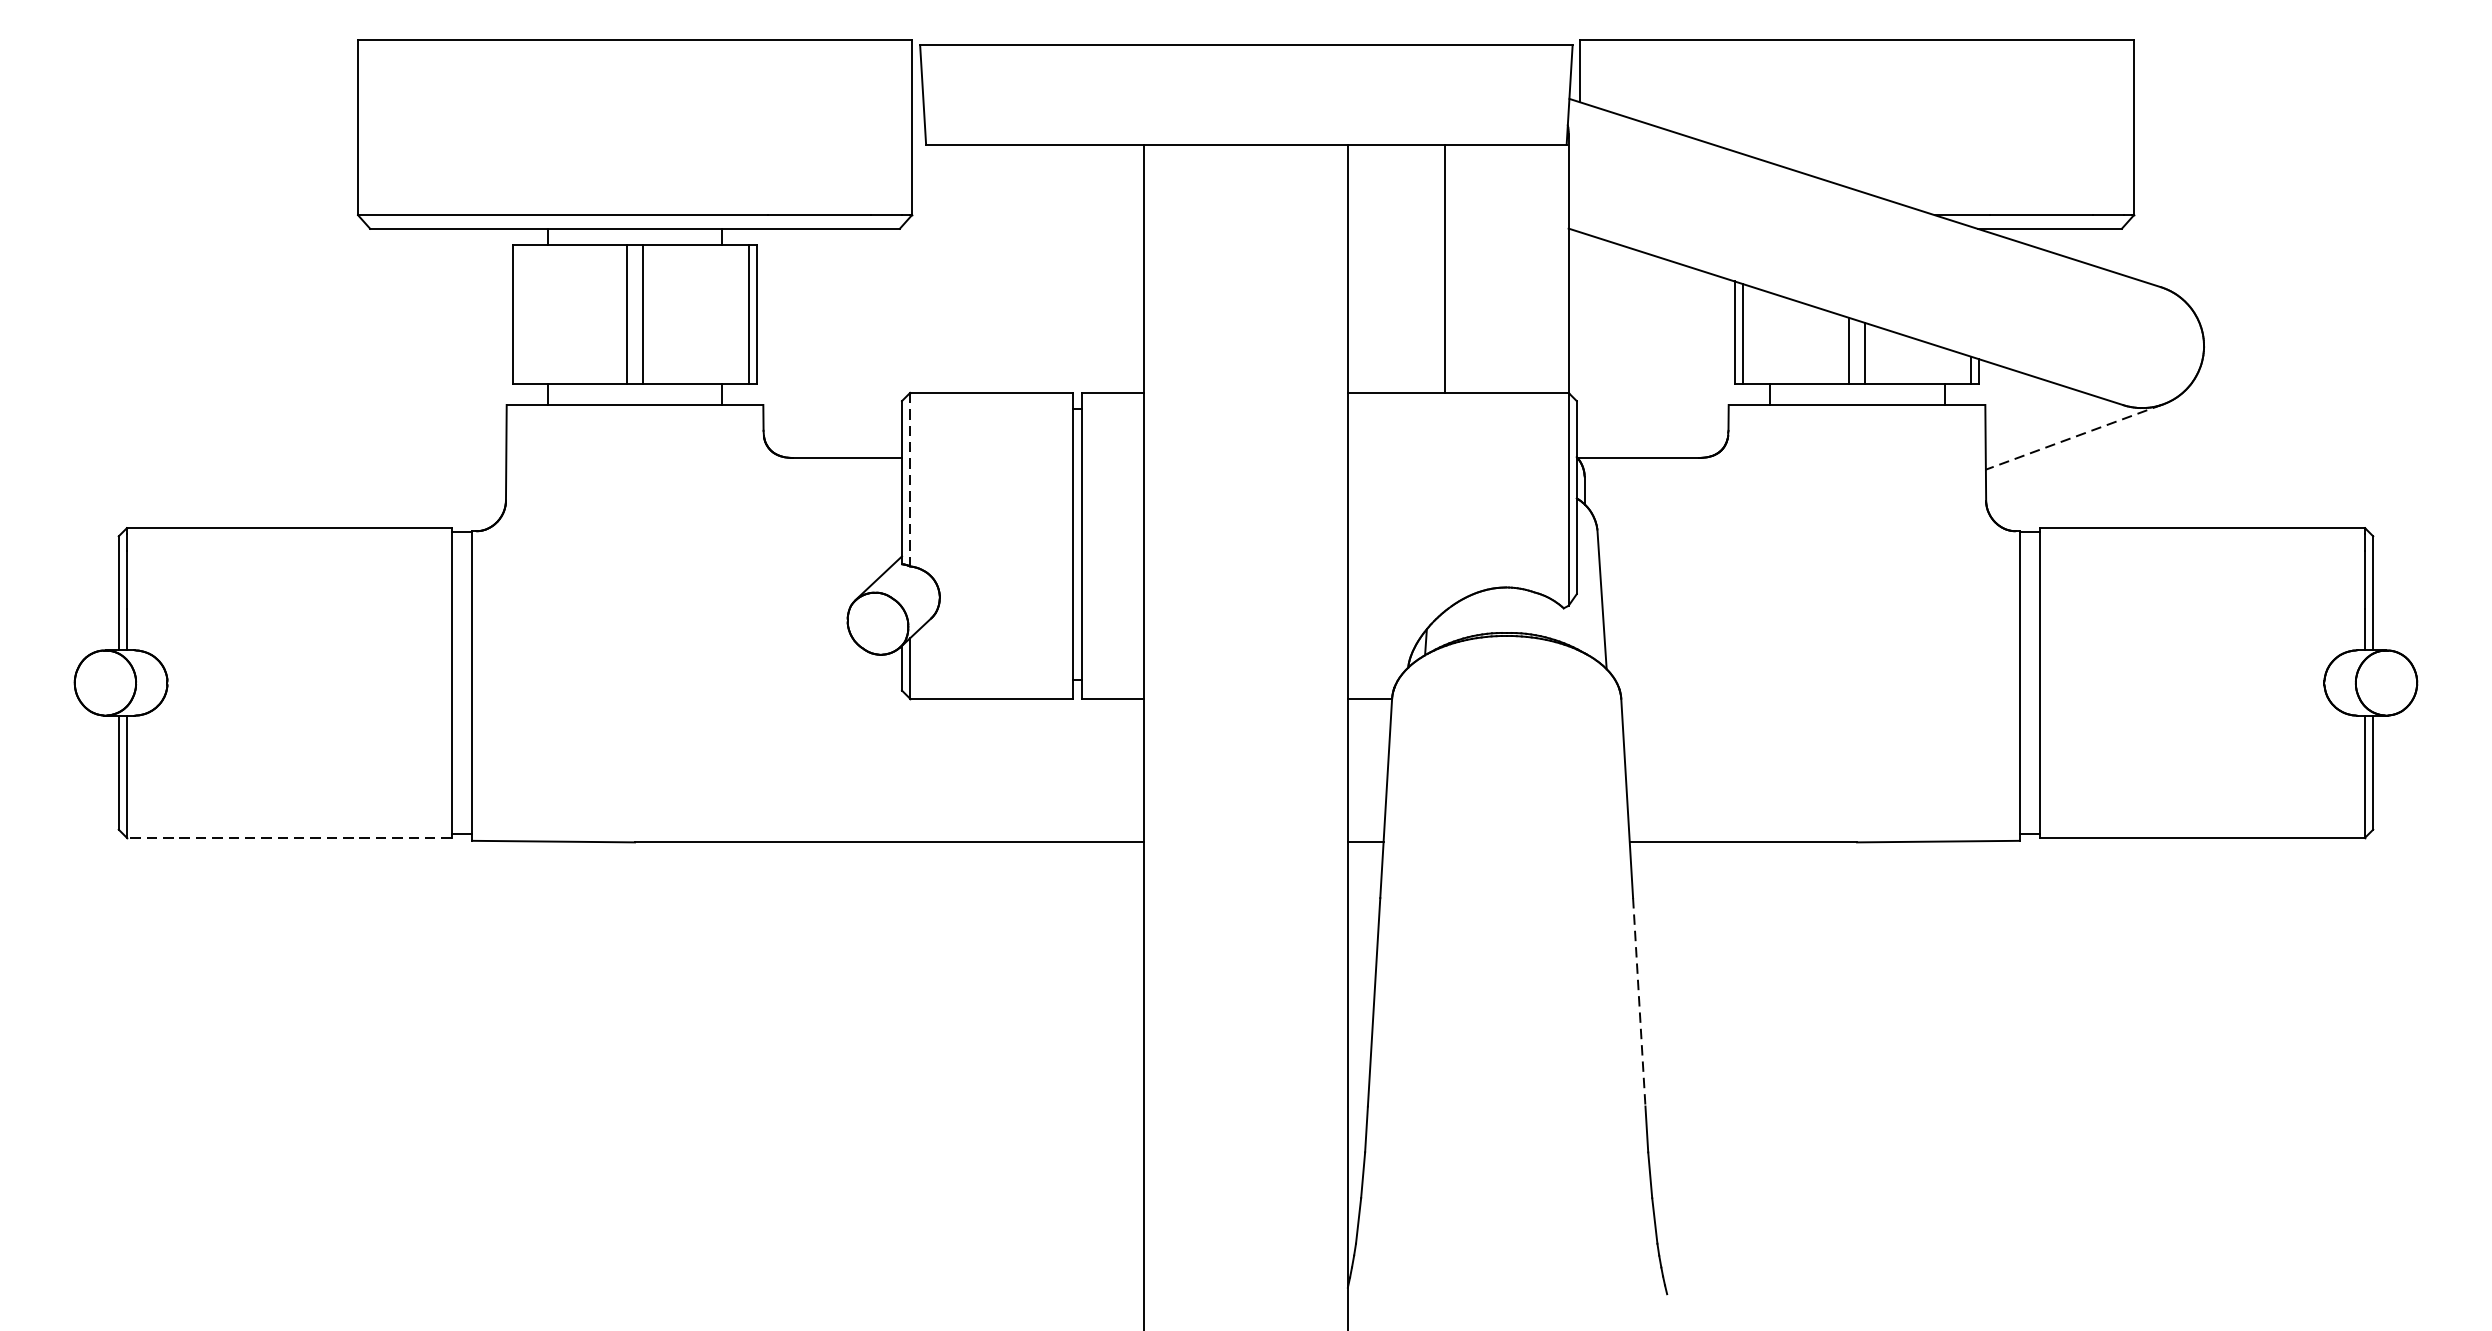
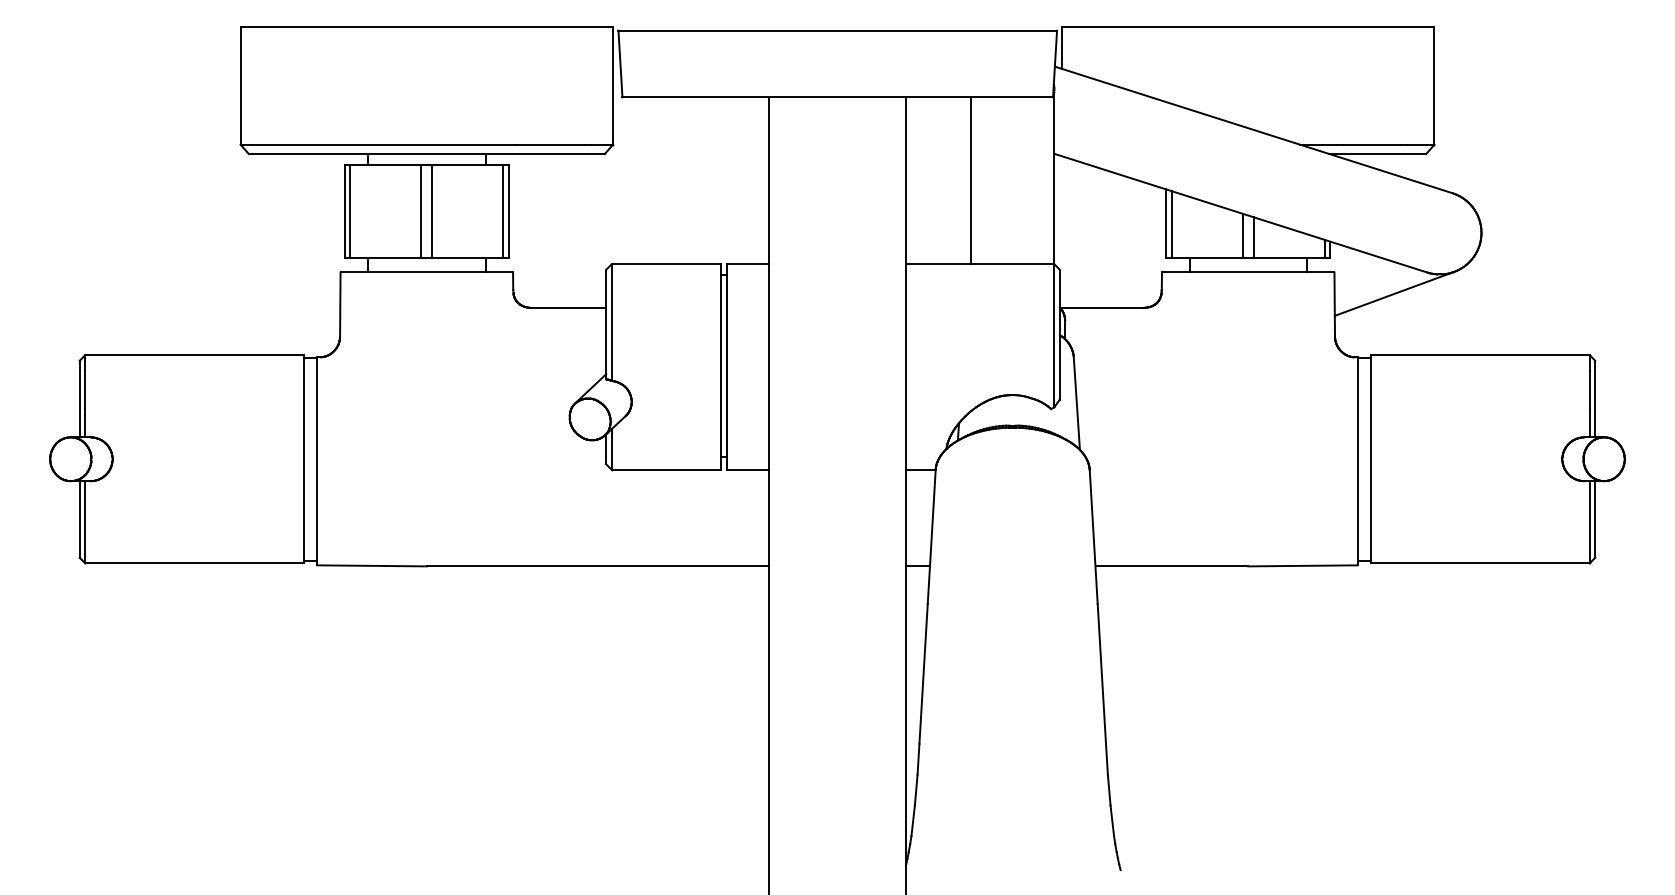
line: (521, 314) -> (350, 211), added
line: (2073, 437) -> (1393, 294), dashed -> solid
line: (909, 481) -> (611, 323), dashed -> solid
line: (287, 838) -> (193, 563), dashed -> solid
line: (1638, 1003) -> (1101, 674), dashed -> solid

